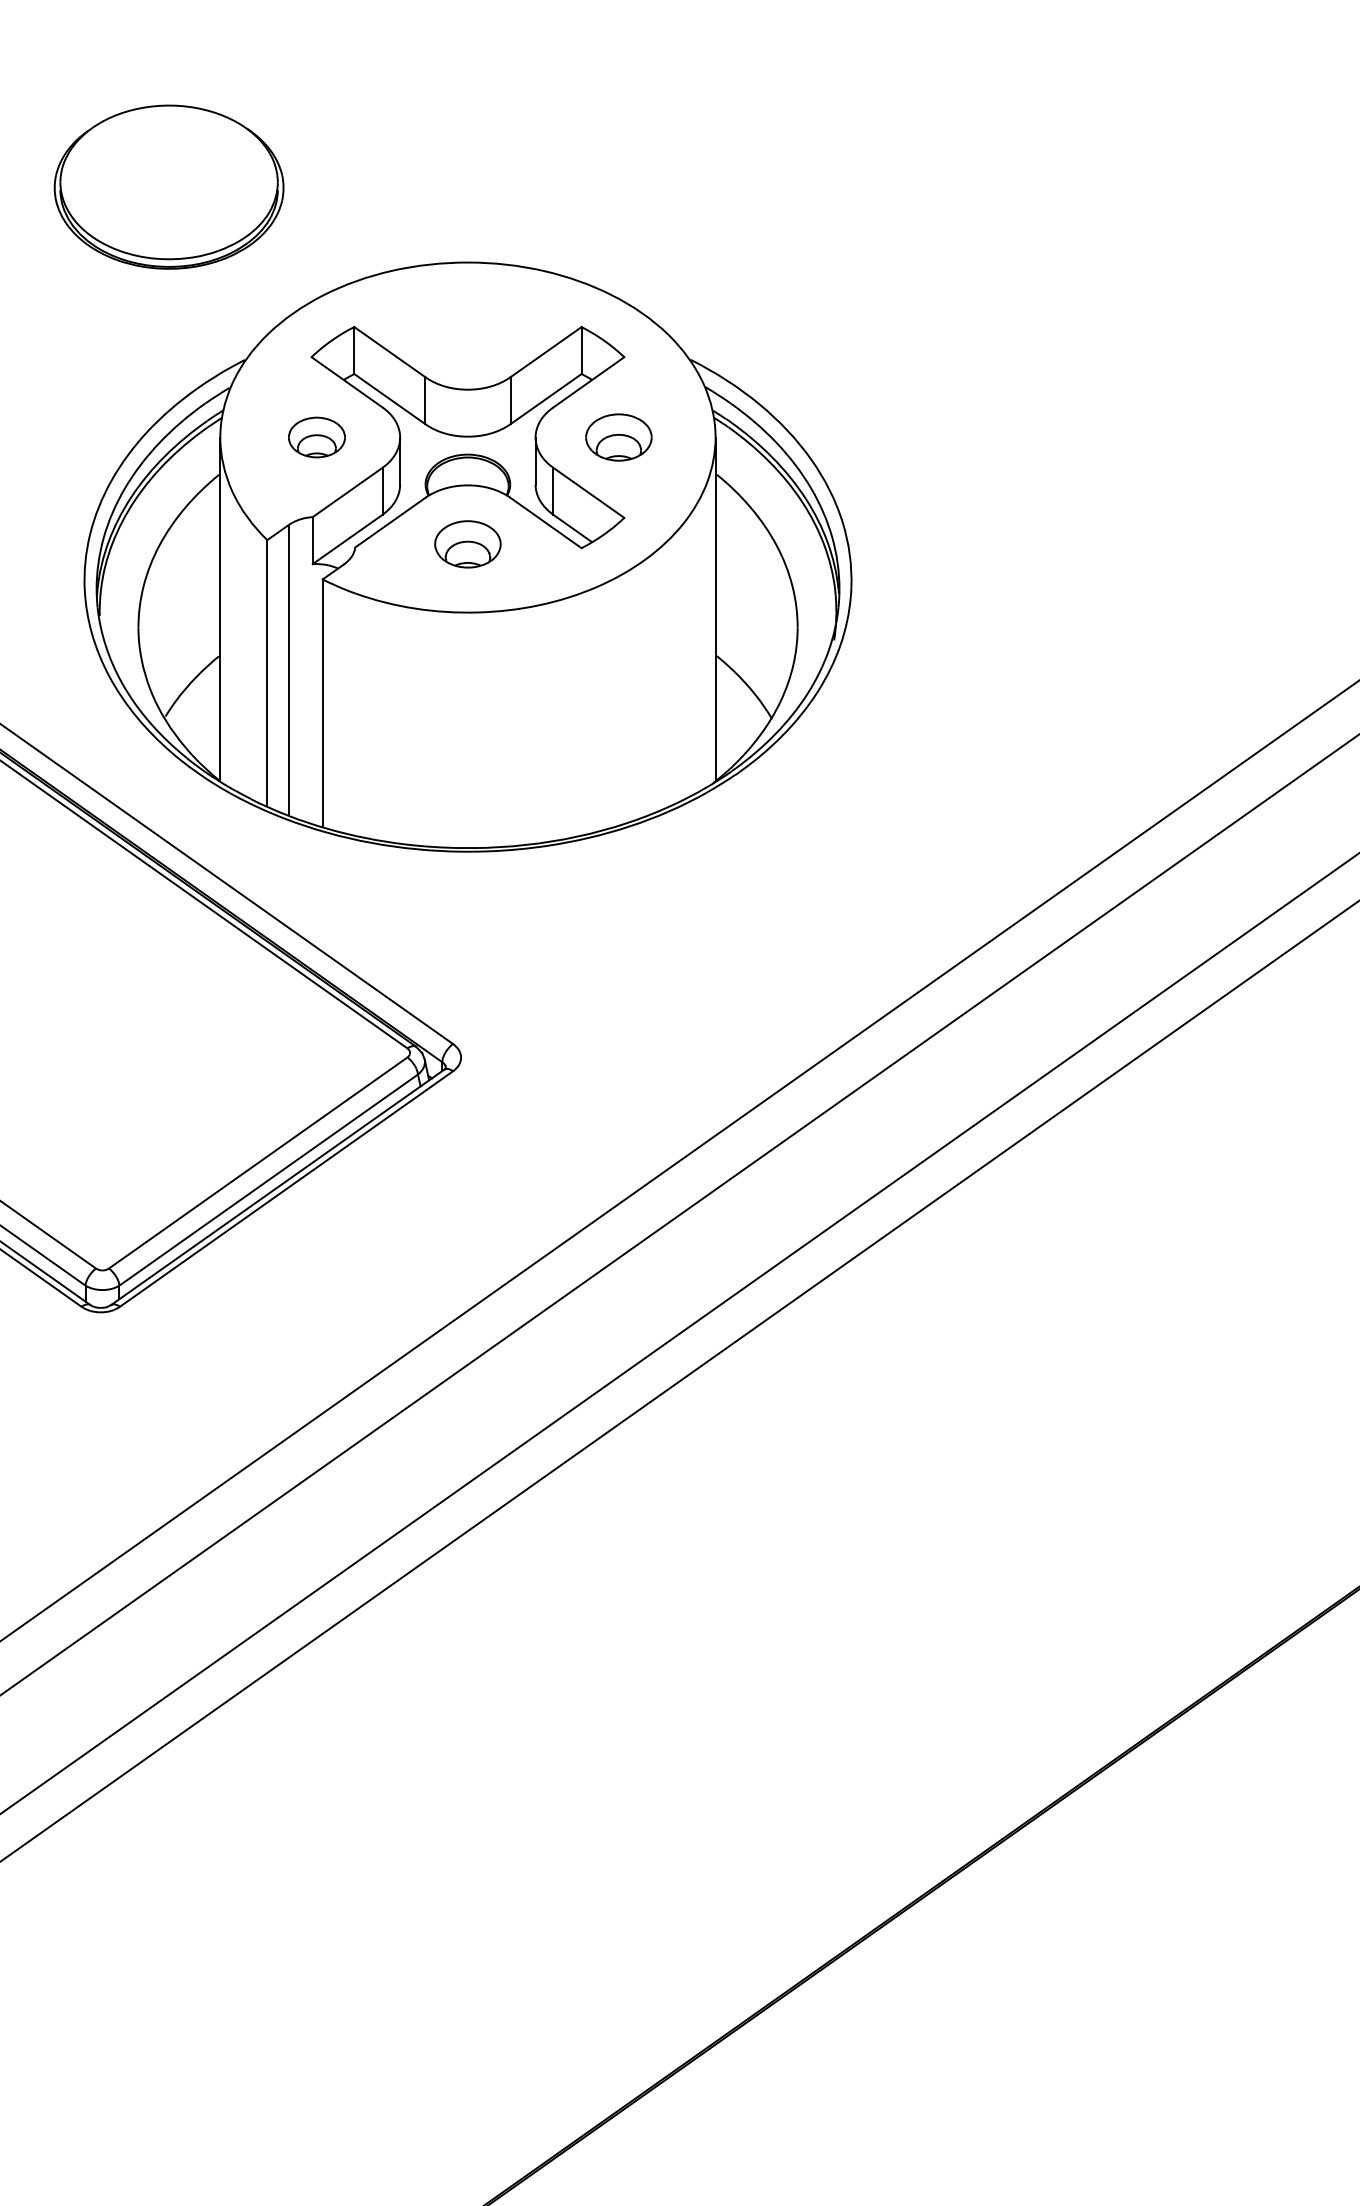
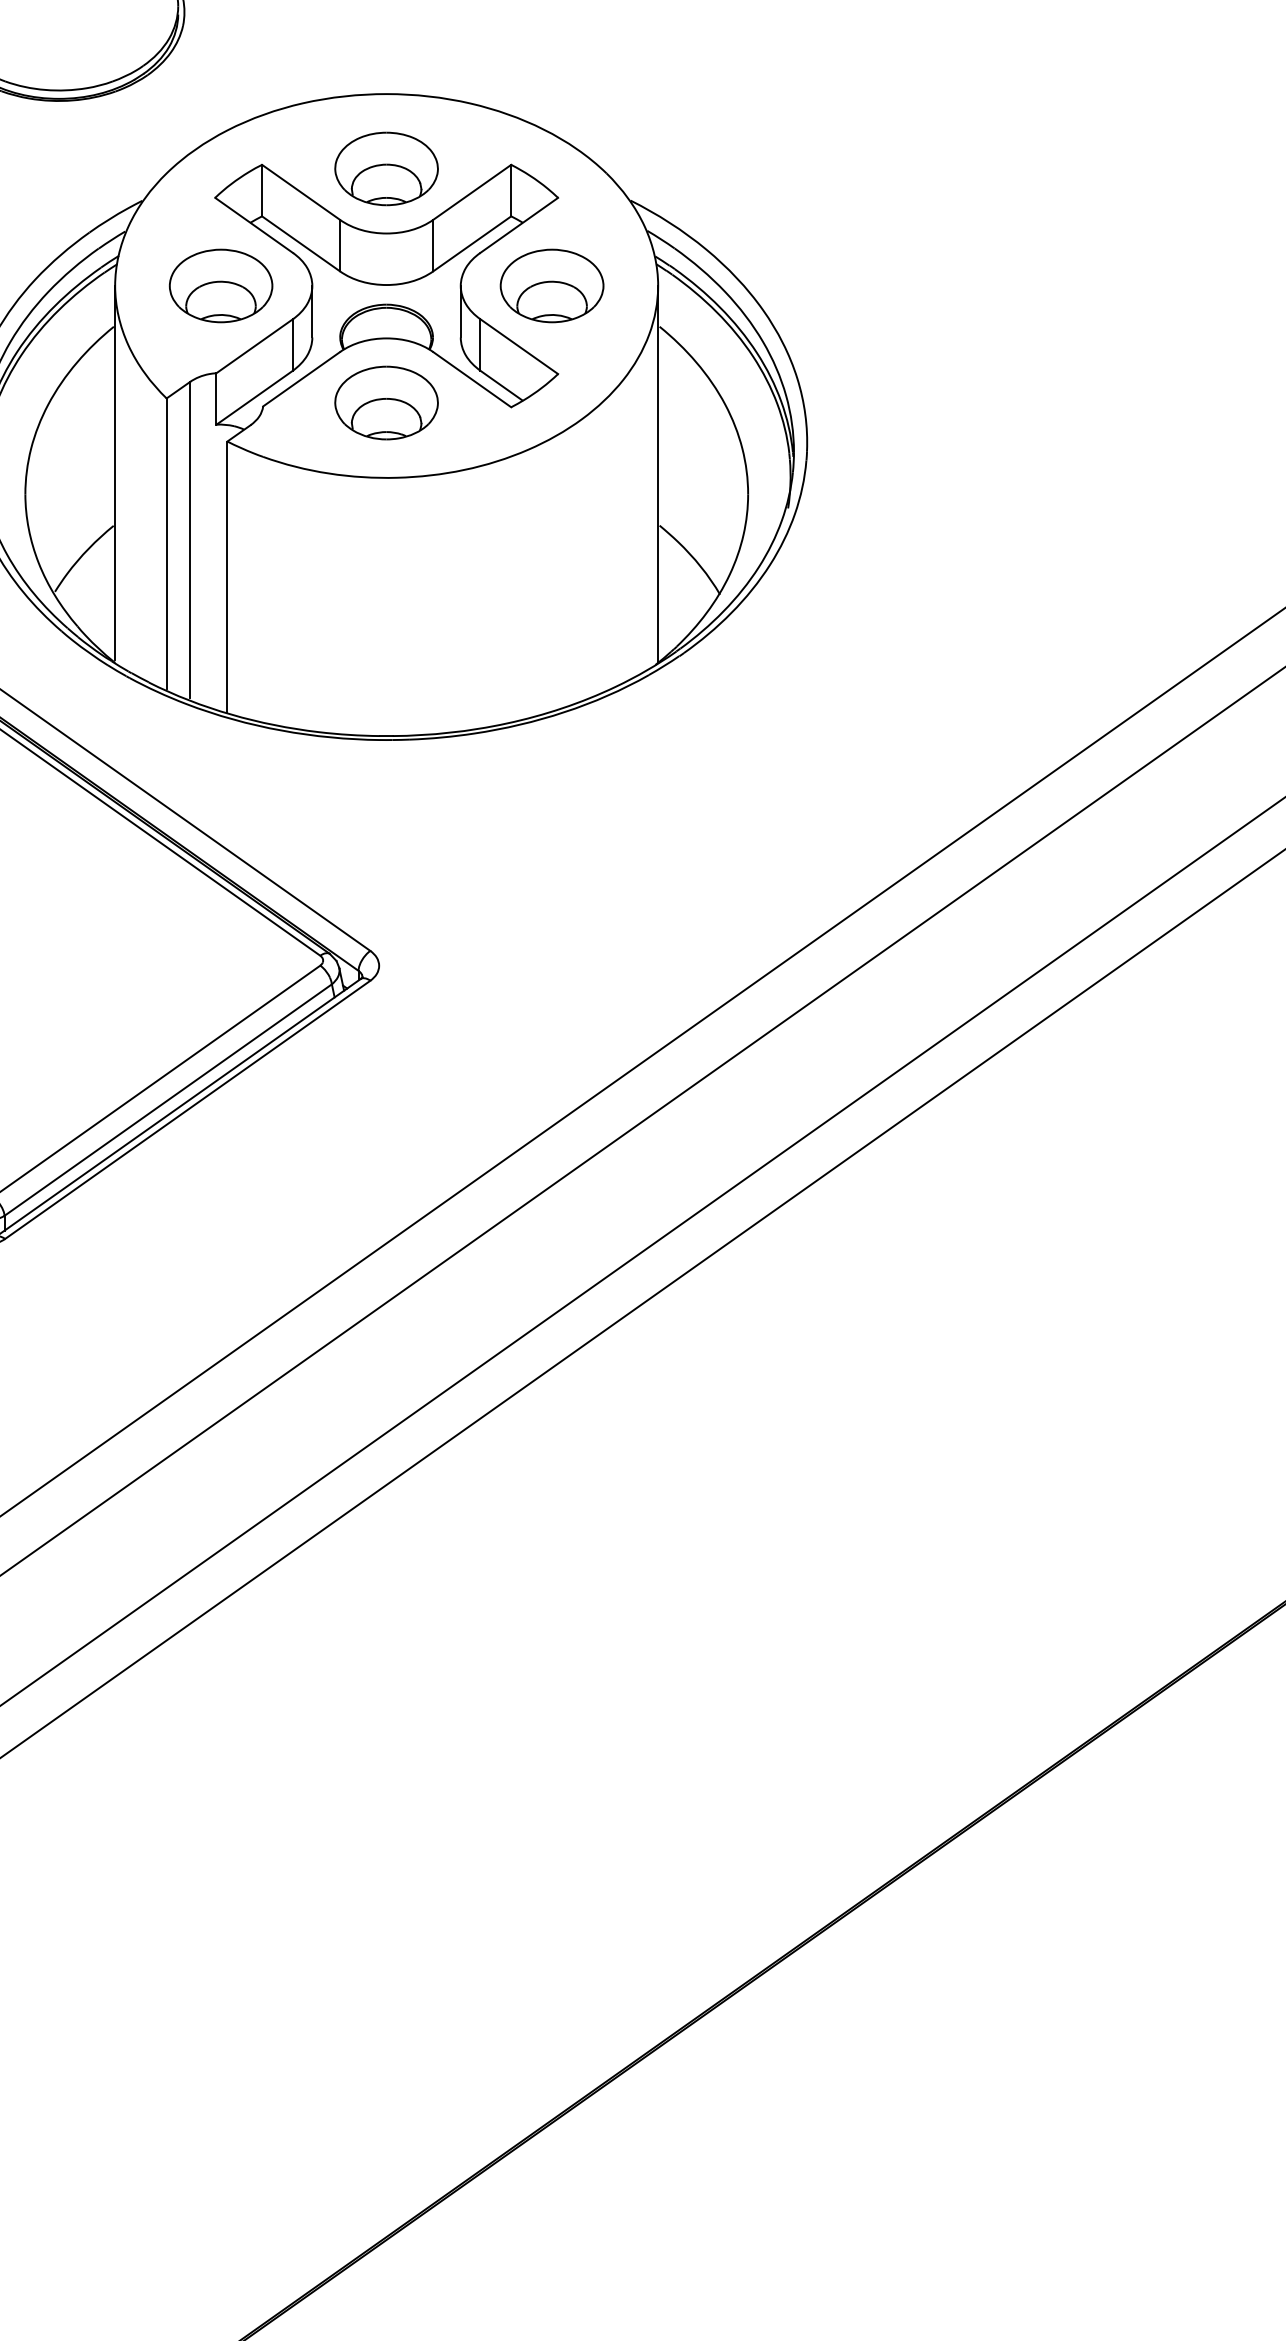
part: (467, 330) -> (386, 168), added
part: (316, 437) -> (220, 285), size x1.67
part: (618, 437) -> (551, 285), size x1.43
part: (467, 544) -> (386, 403), size x1.43

